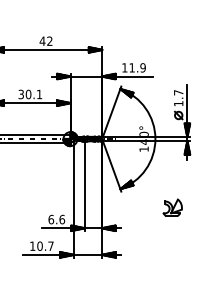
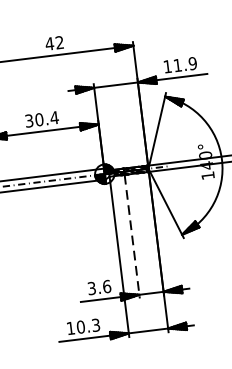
text: (39, 94) -> (54, 117), 30.1 -> 30.4
line: (84, 186) -> (132, 237), solid -> dashed
text: (51, 219) -> (92, 288), 6.6 -> 3.6
text: (50, 245) -> (95, 324), 10.7 -> 10.3

